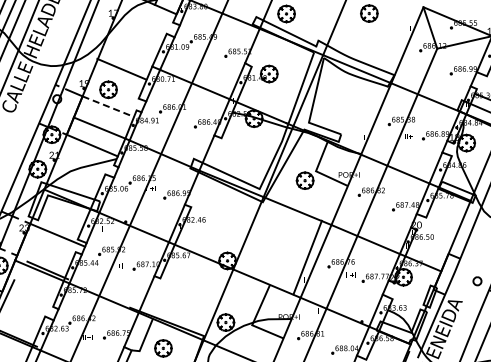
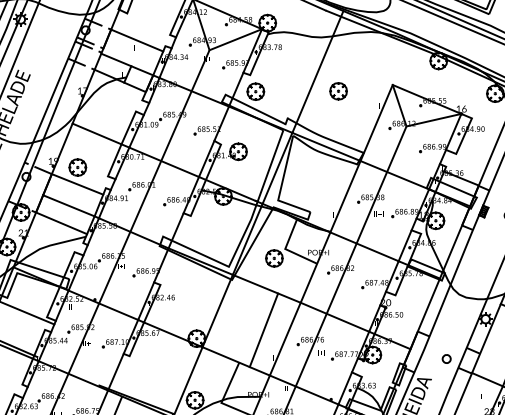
line: (121, 68) -> (96, 133), moved
line: (108, 106) -> (77, 184), dashed -> solid
line: (307, 257) -> (263, 330), moved

